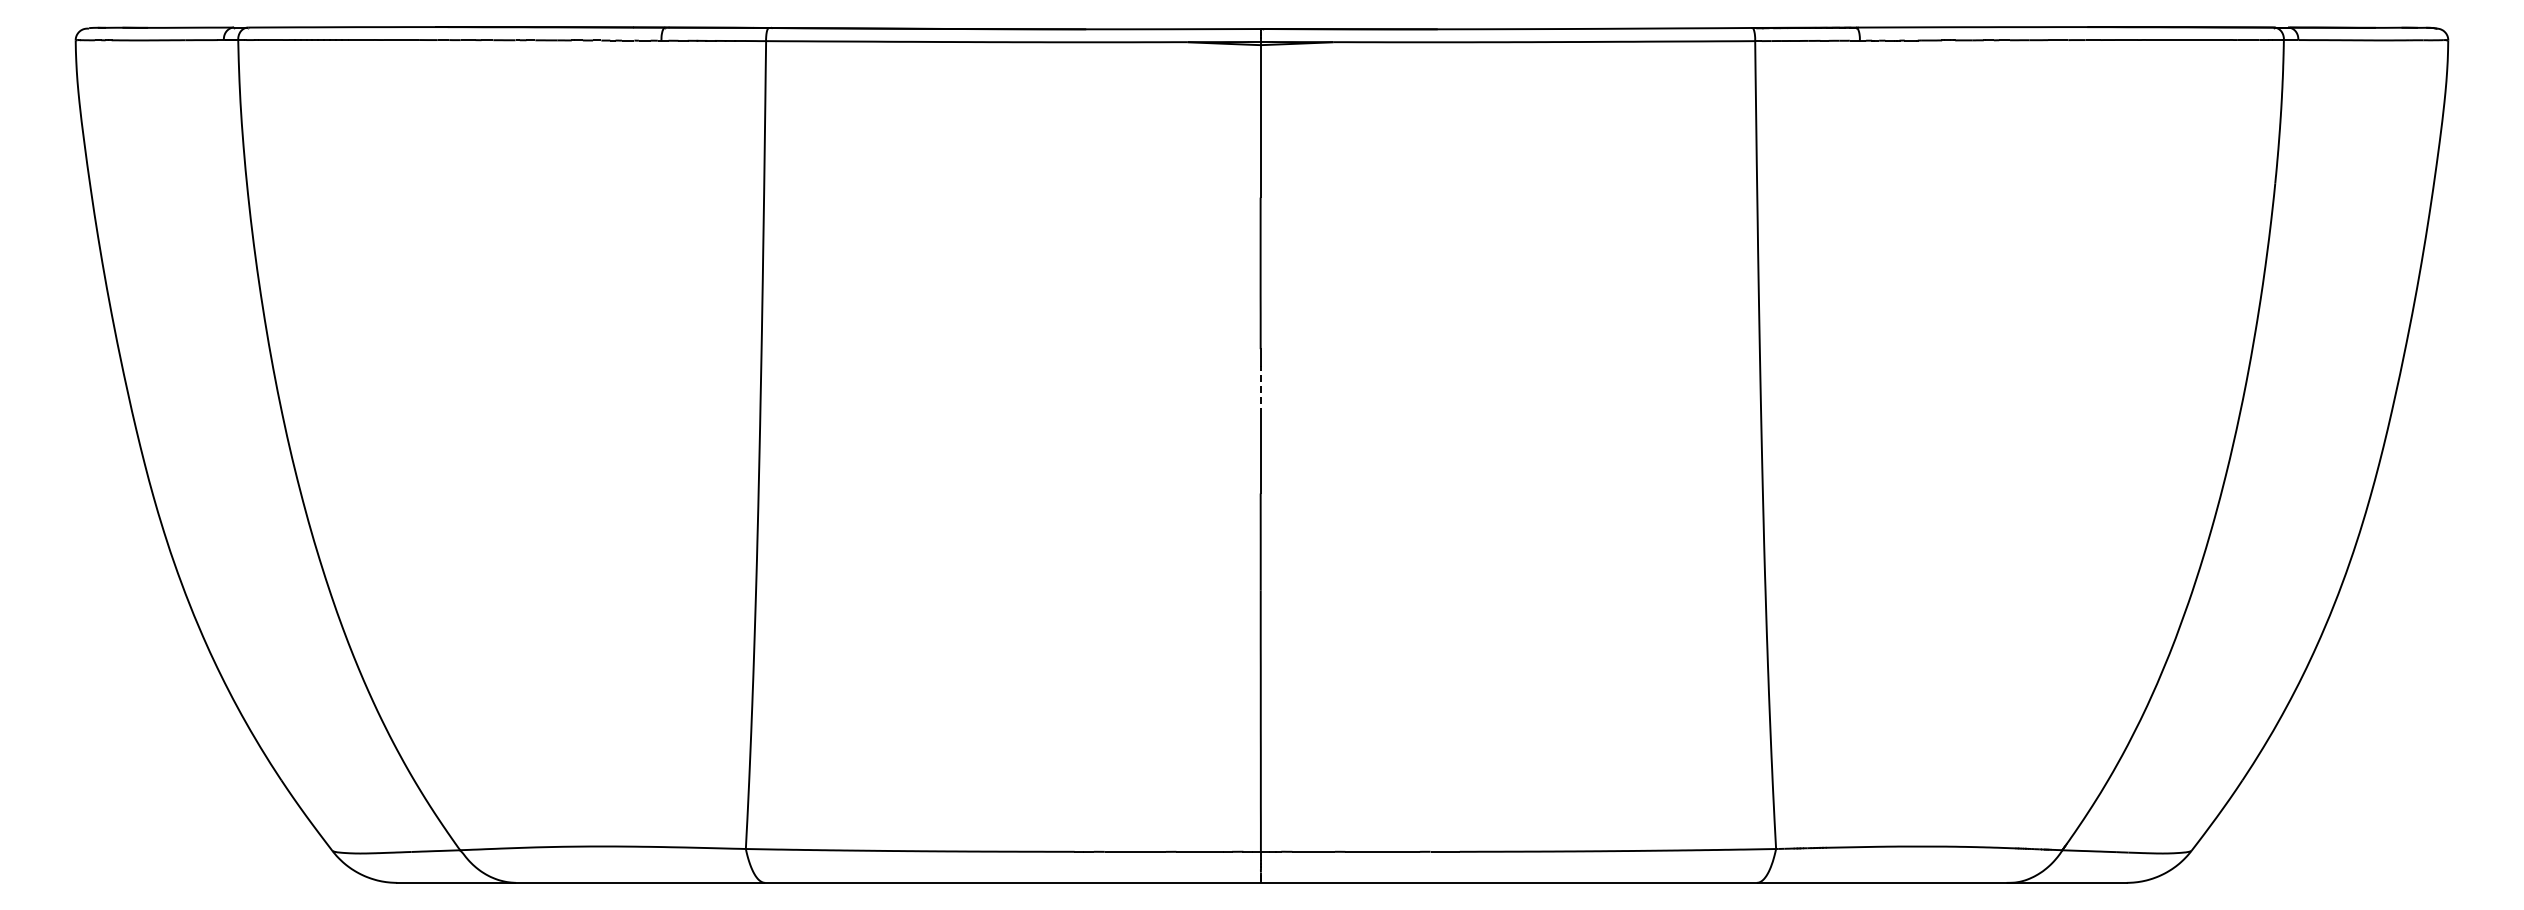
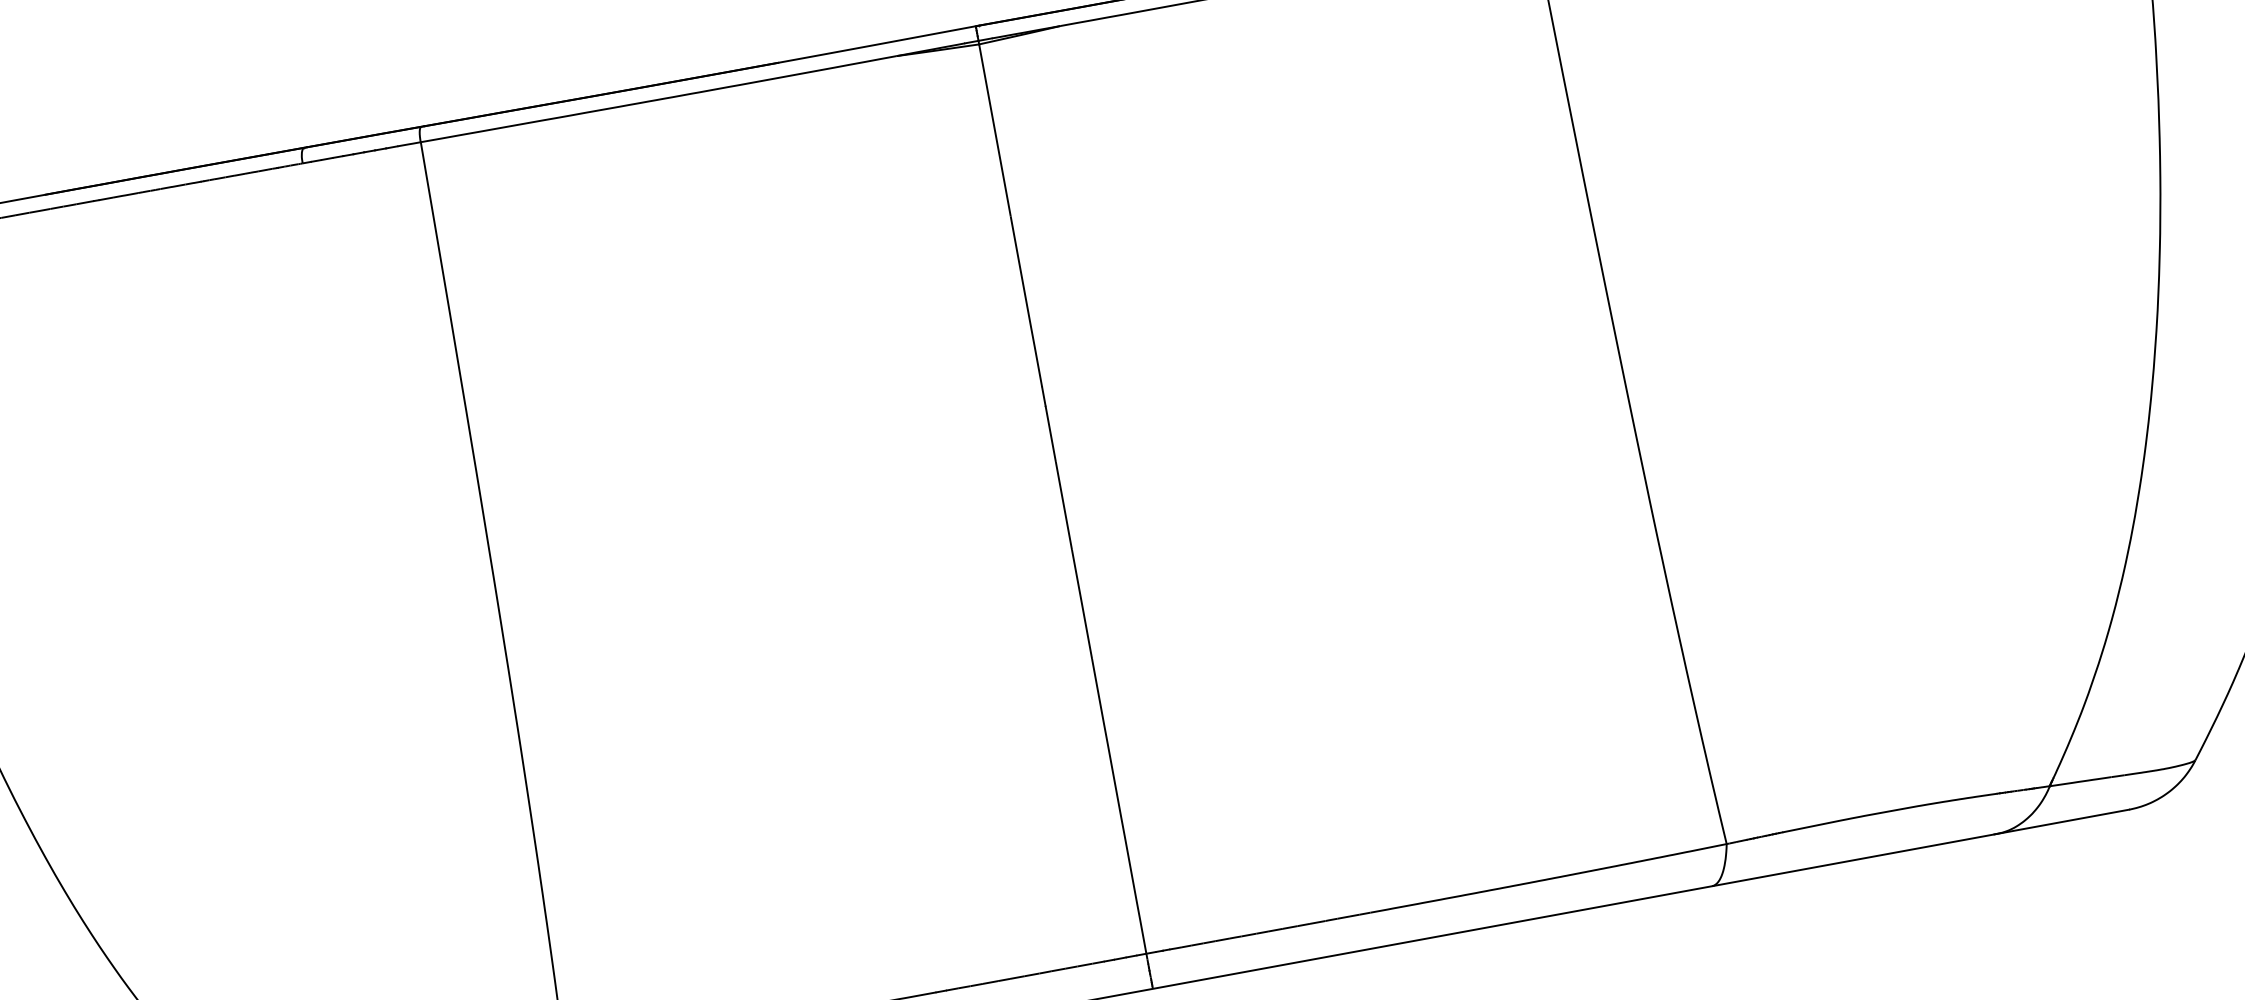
line: (1260, 391) -> (1050, 434), dashed -> solid

